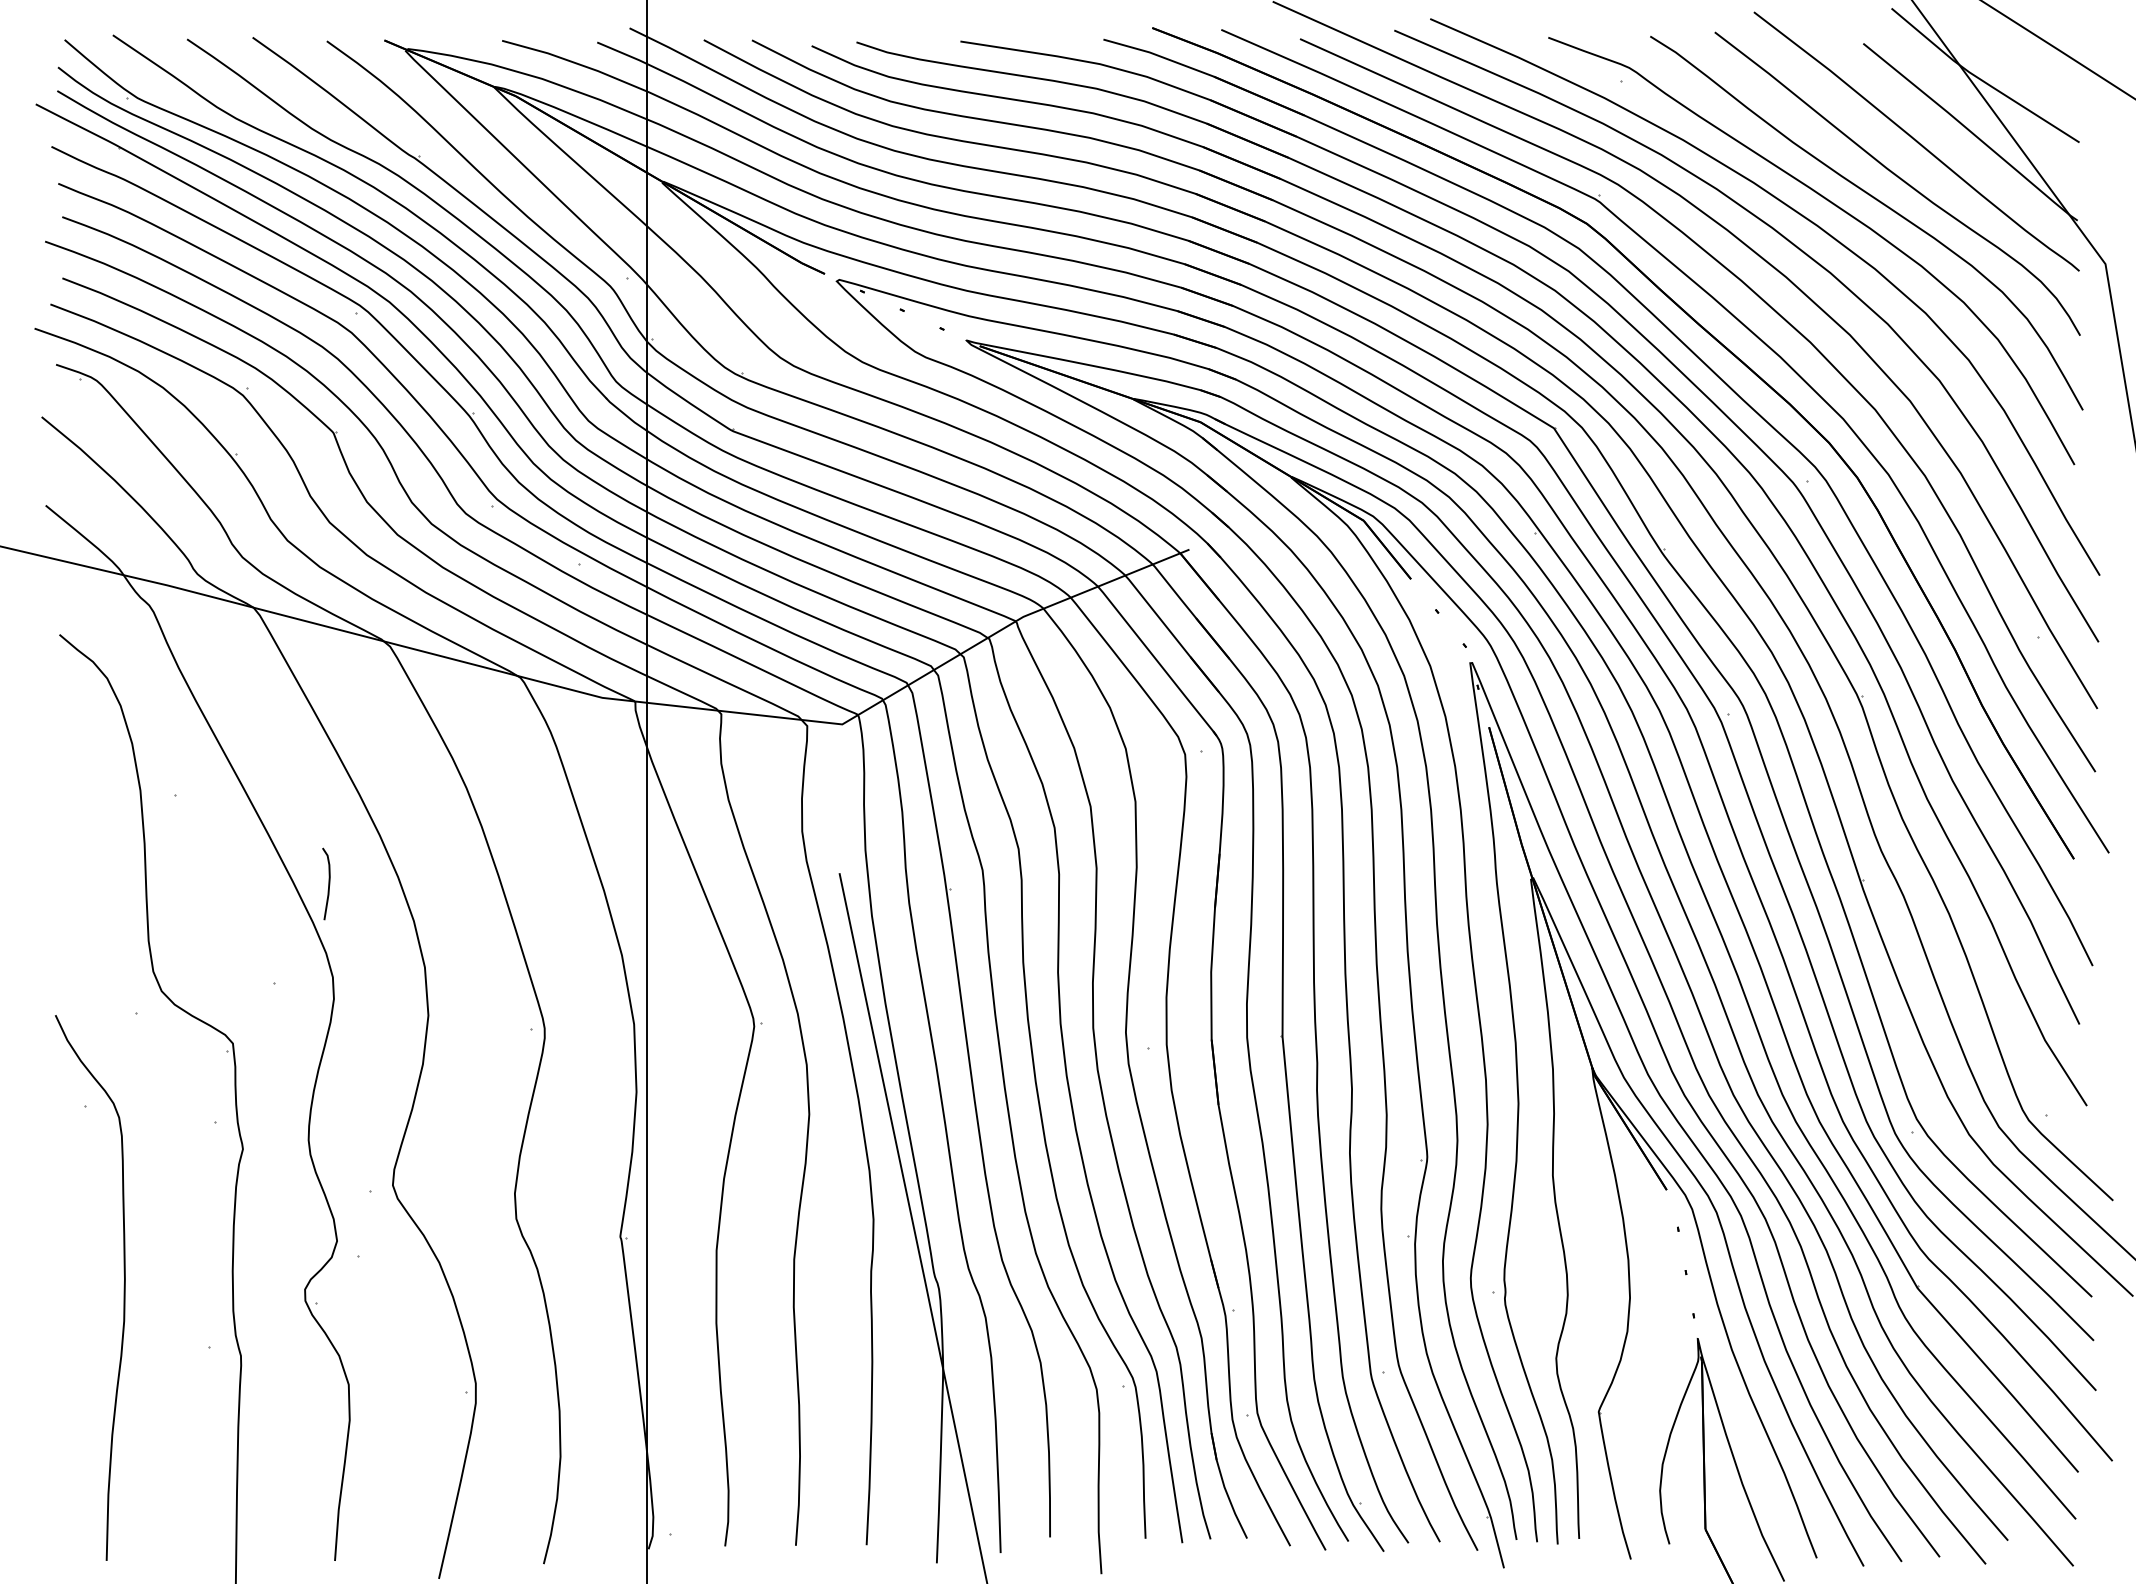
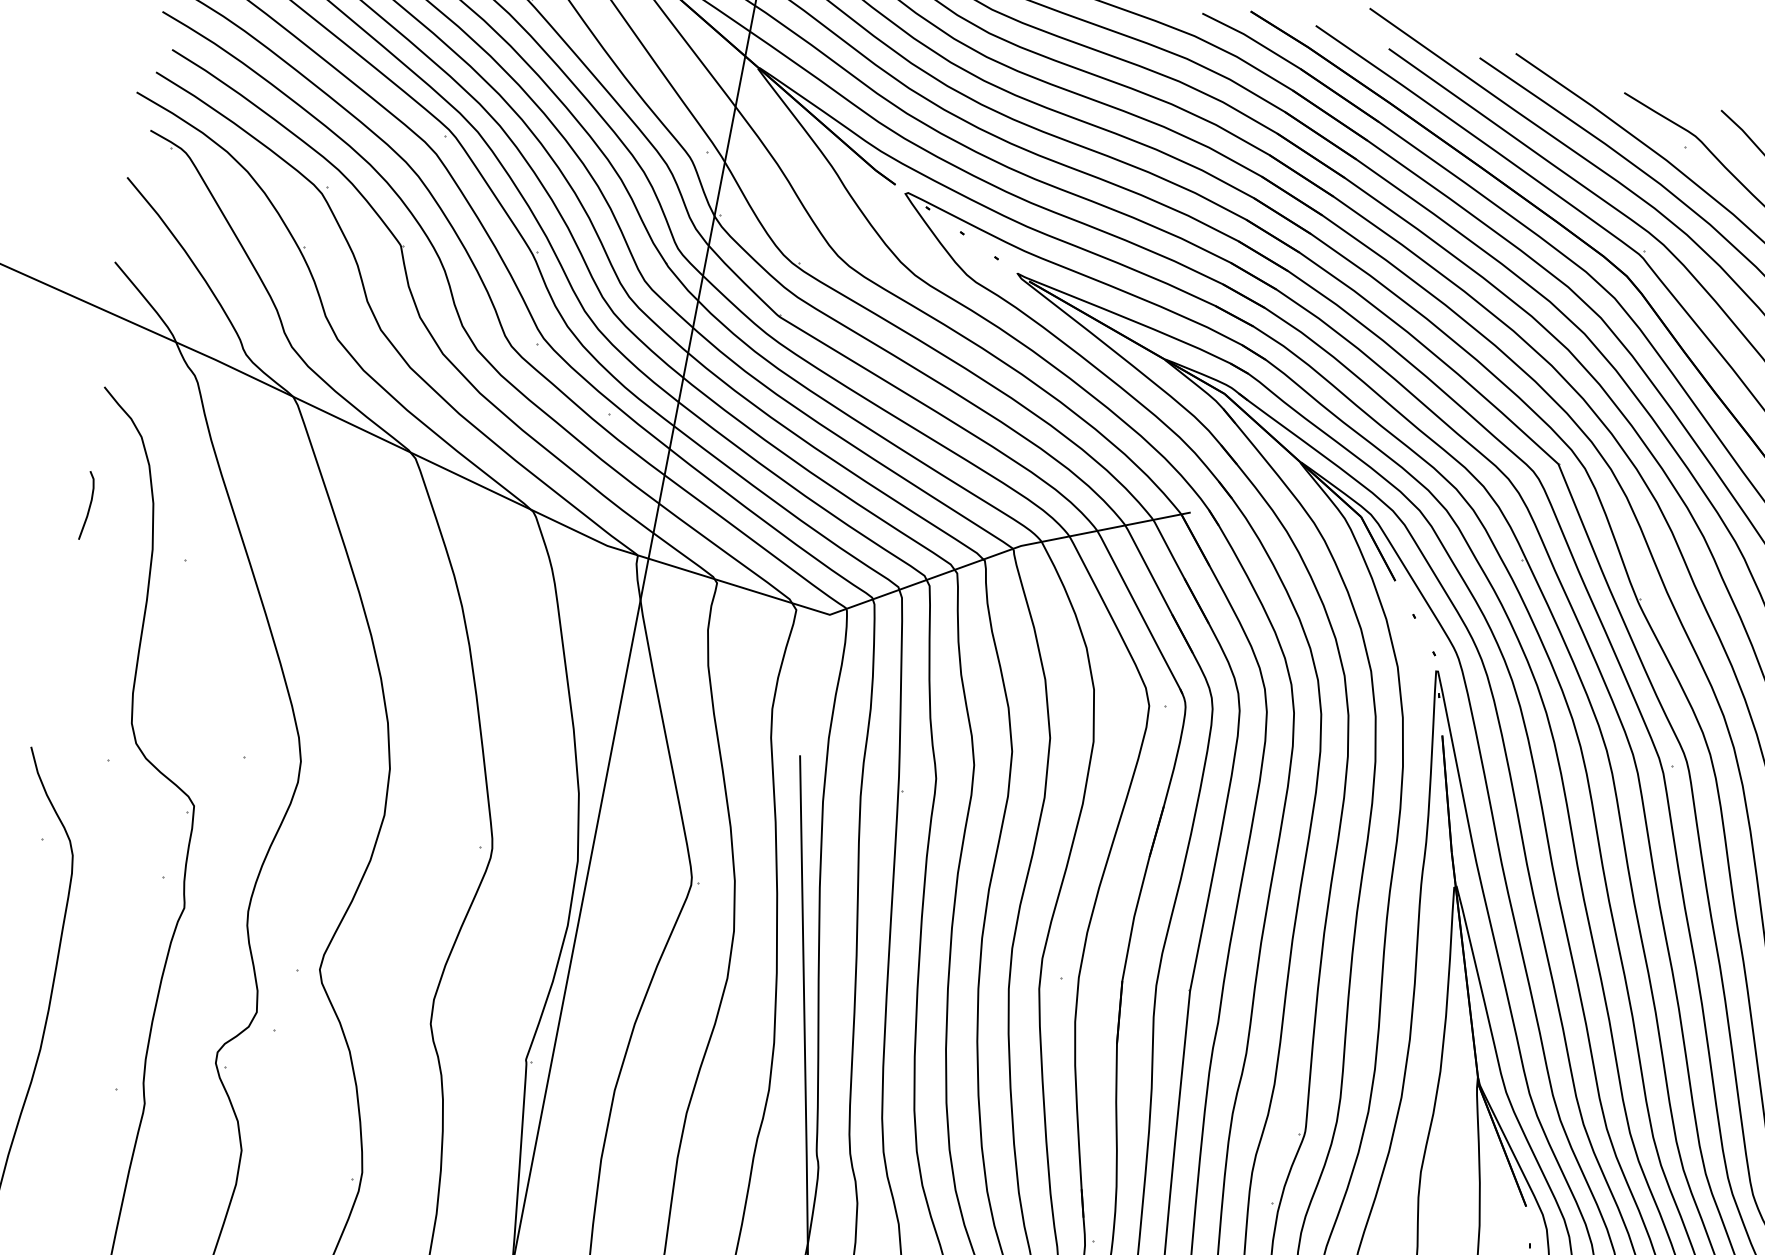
curve: (328, 883) -> (89, 505), moved

